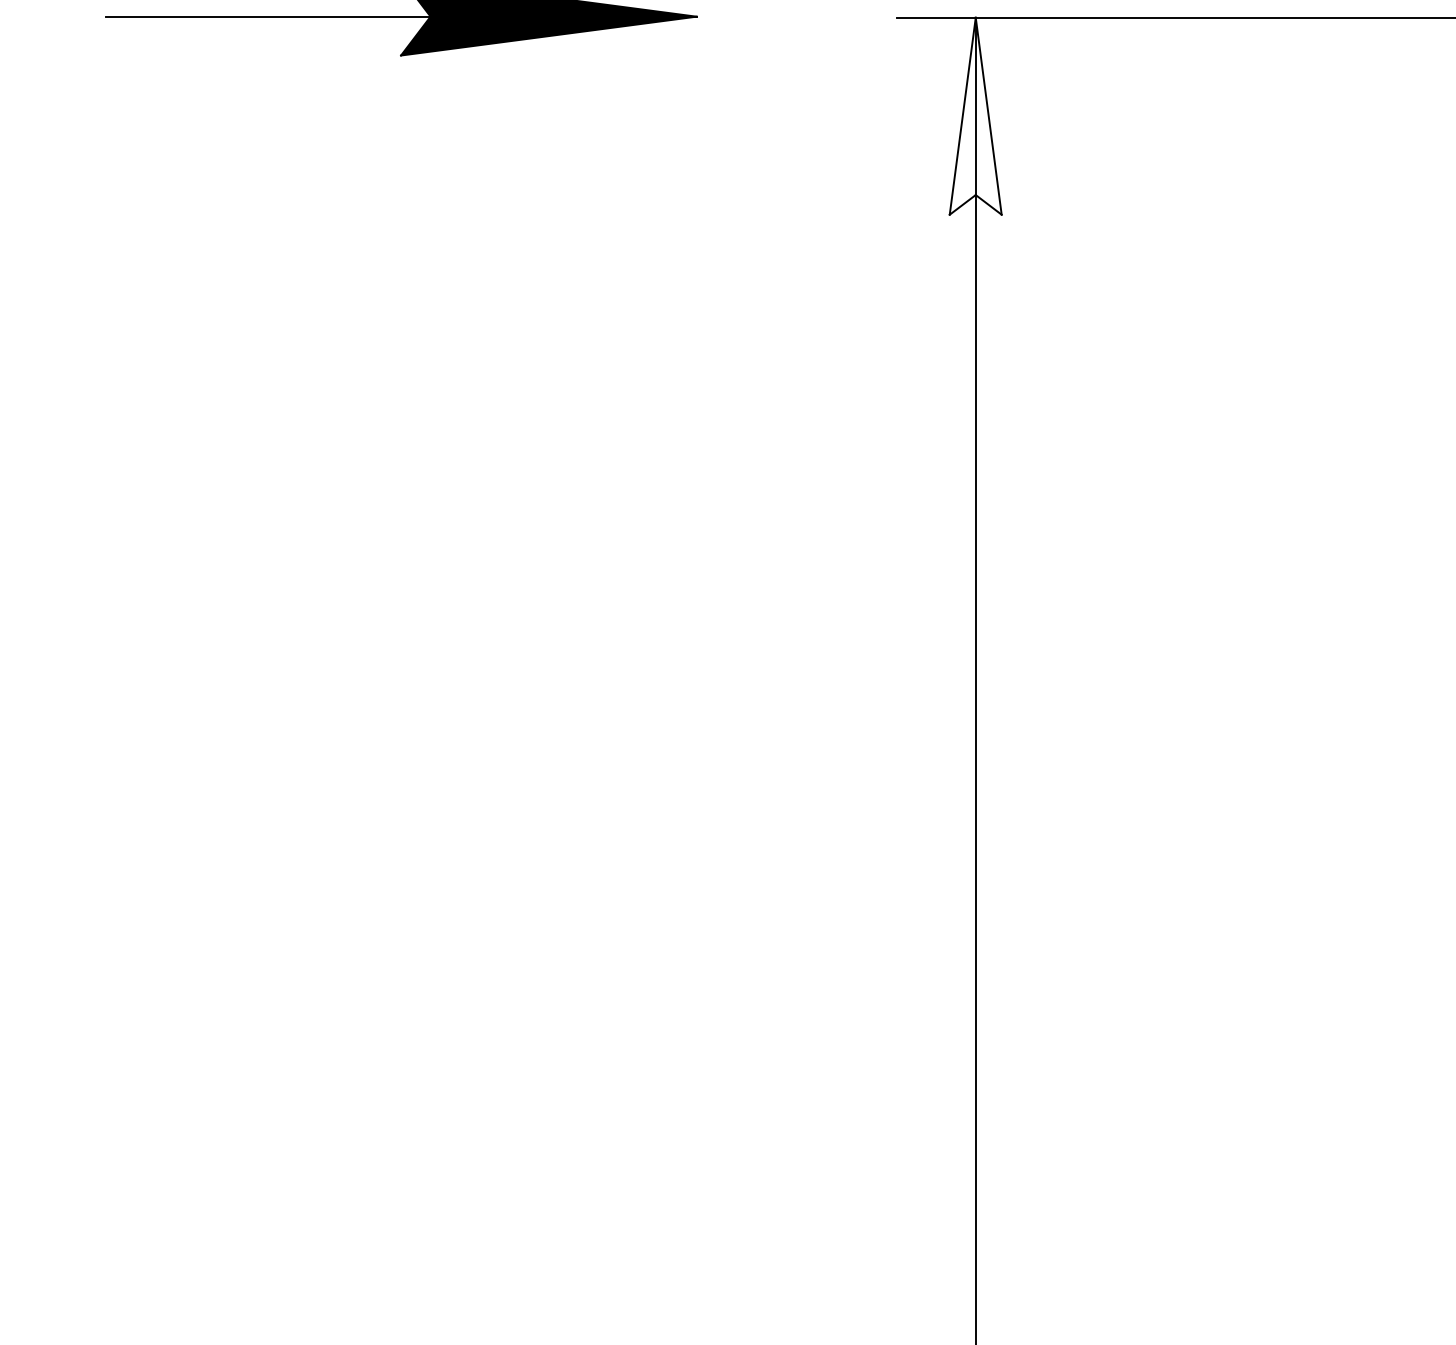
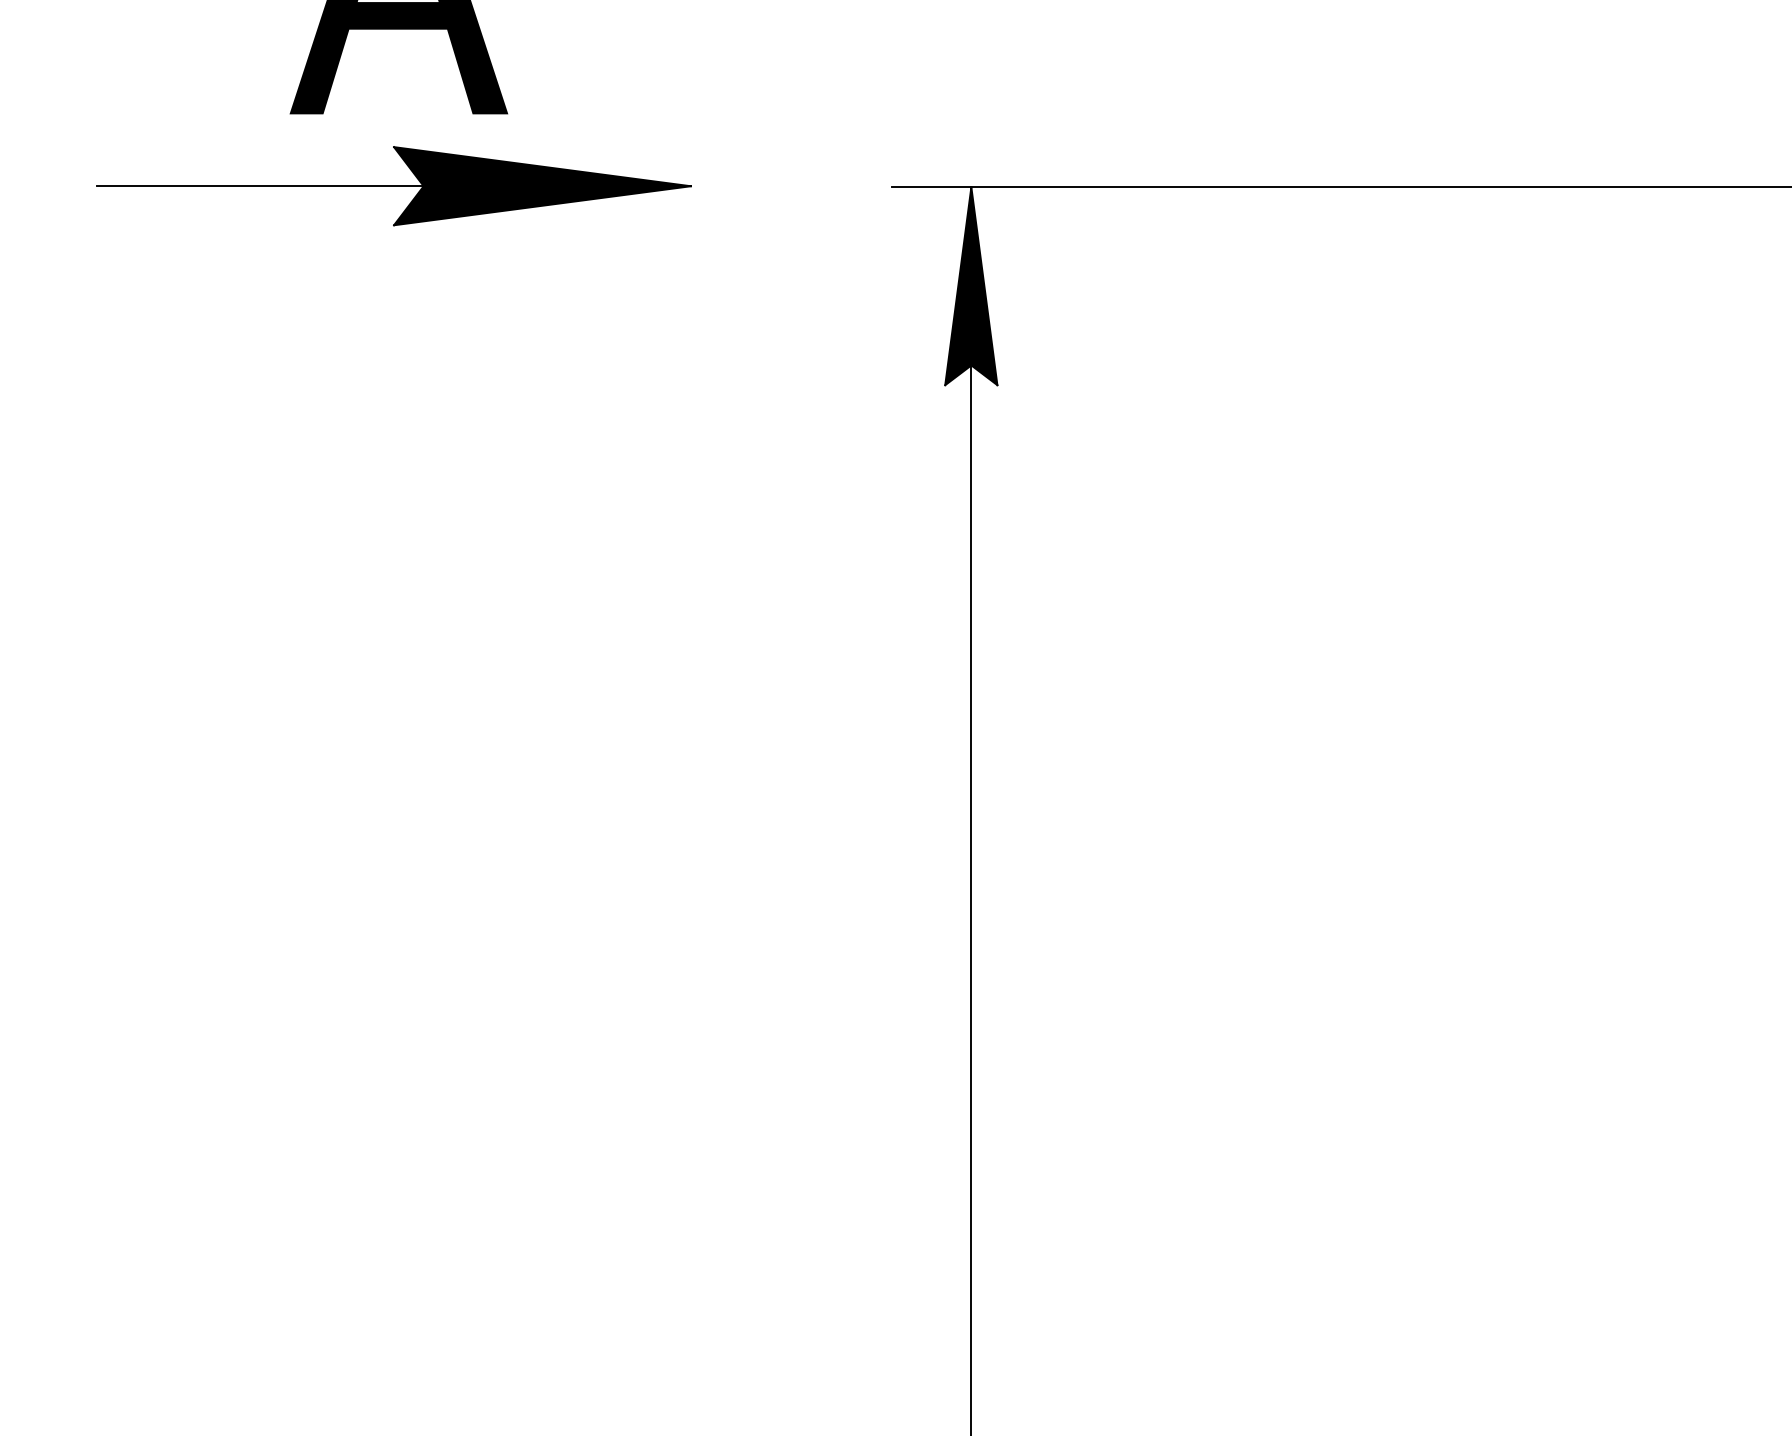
fill: (975, 116) -> (971, 286), added

